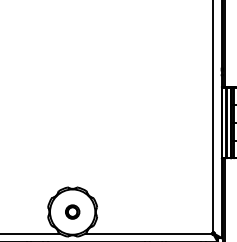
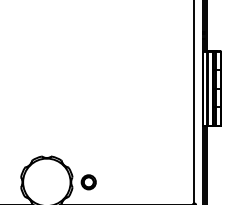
part: (72, 211) -> (88, 181), moved

